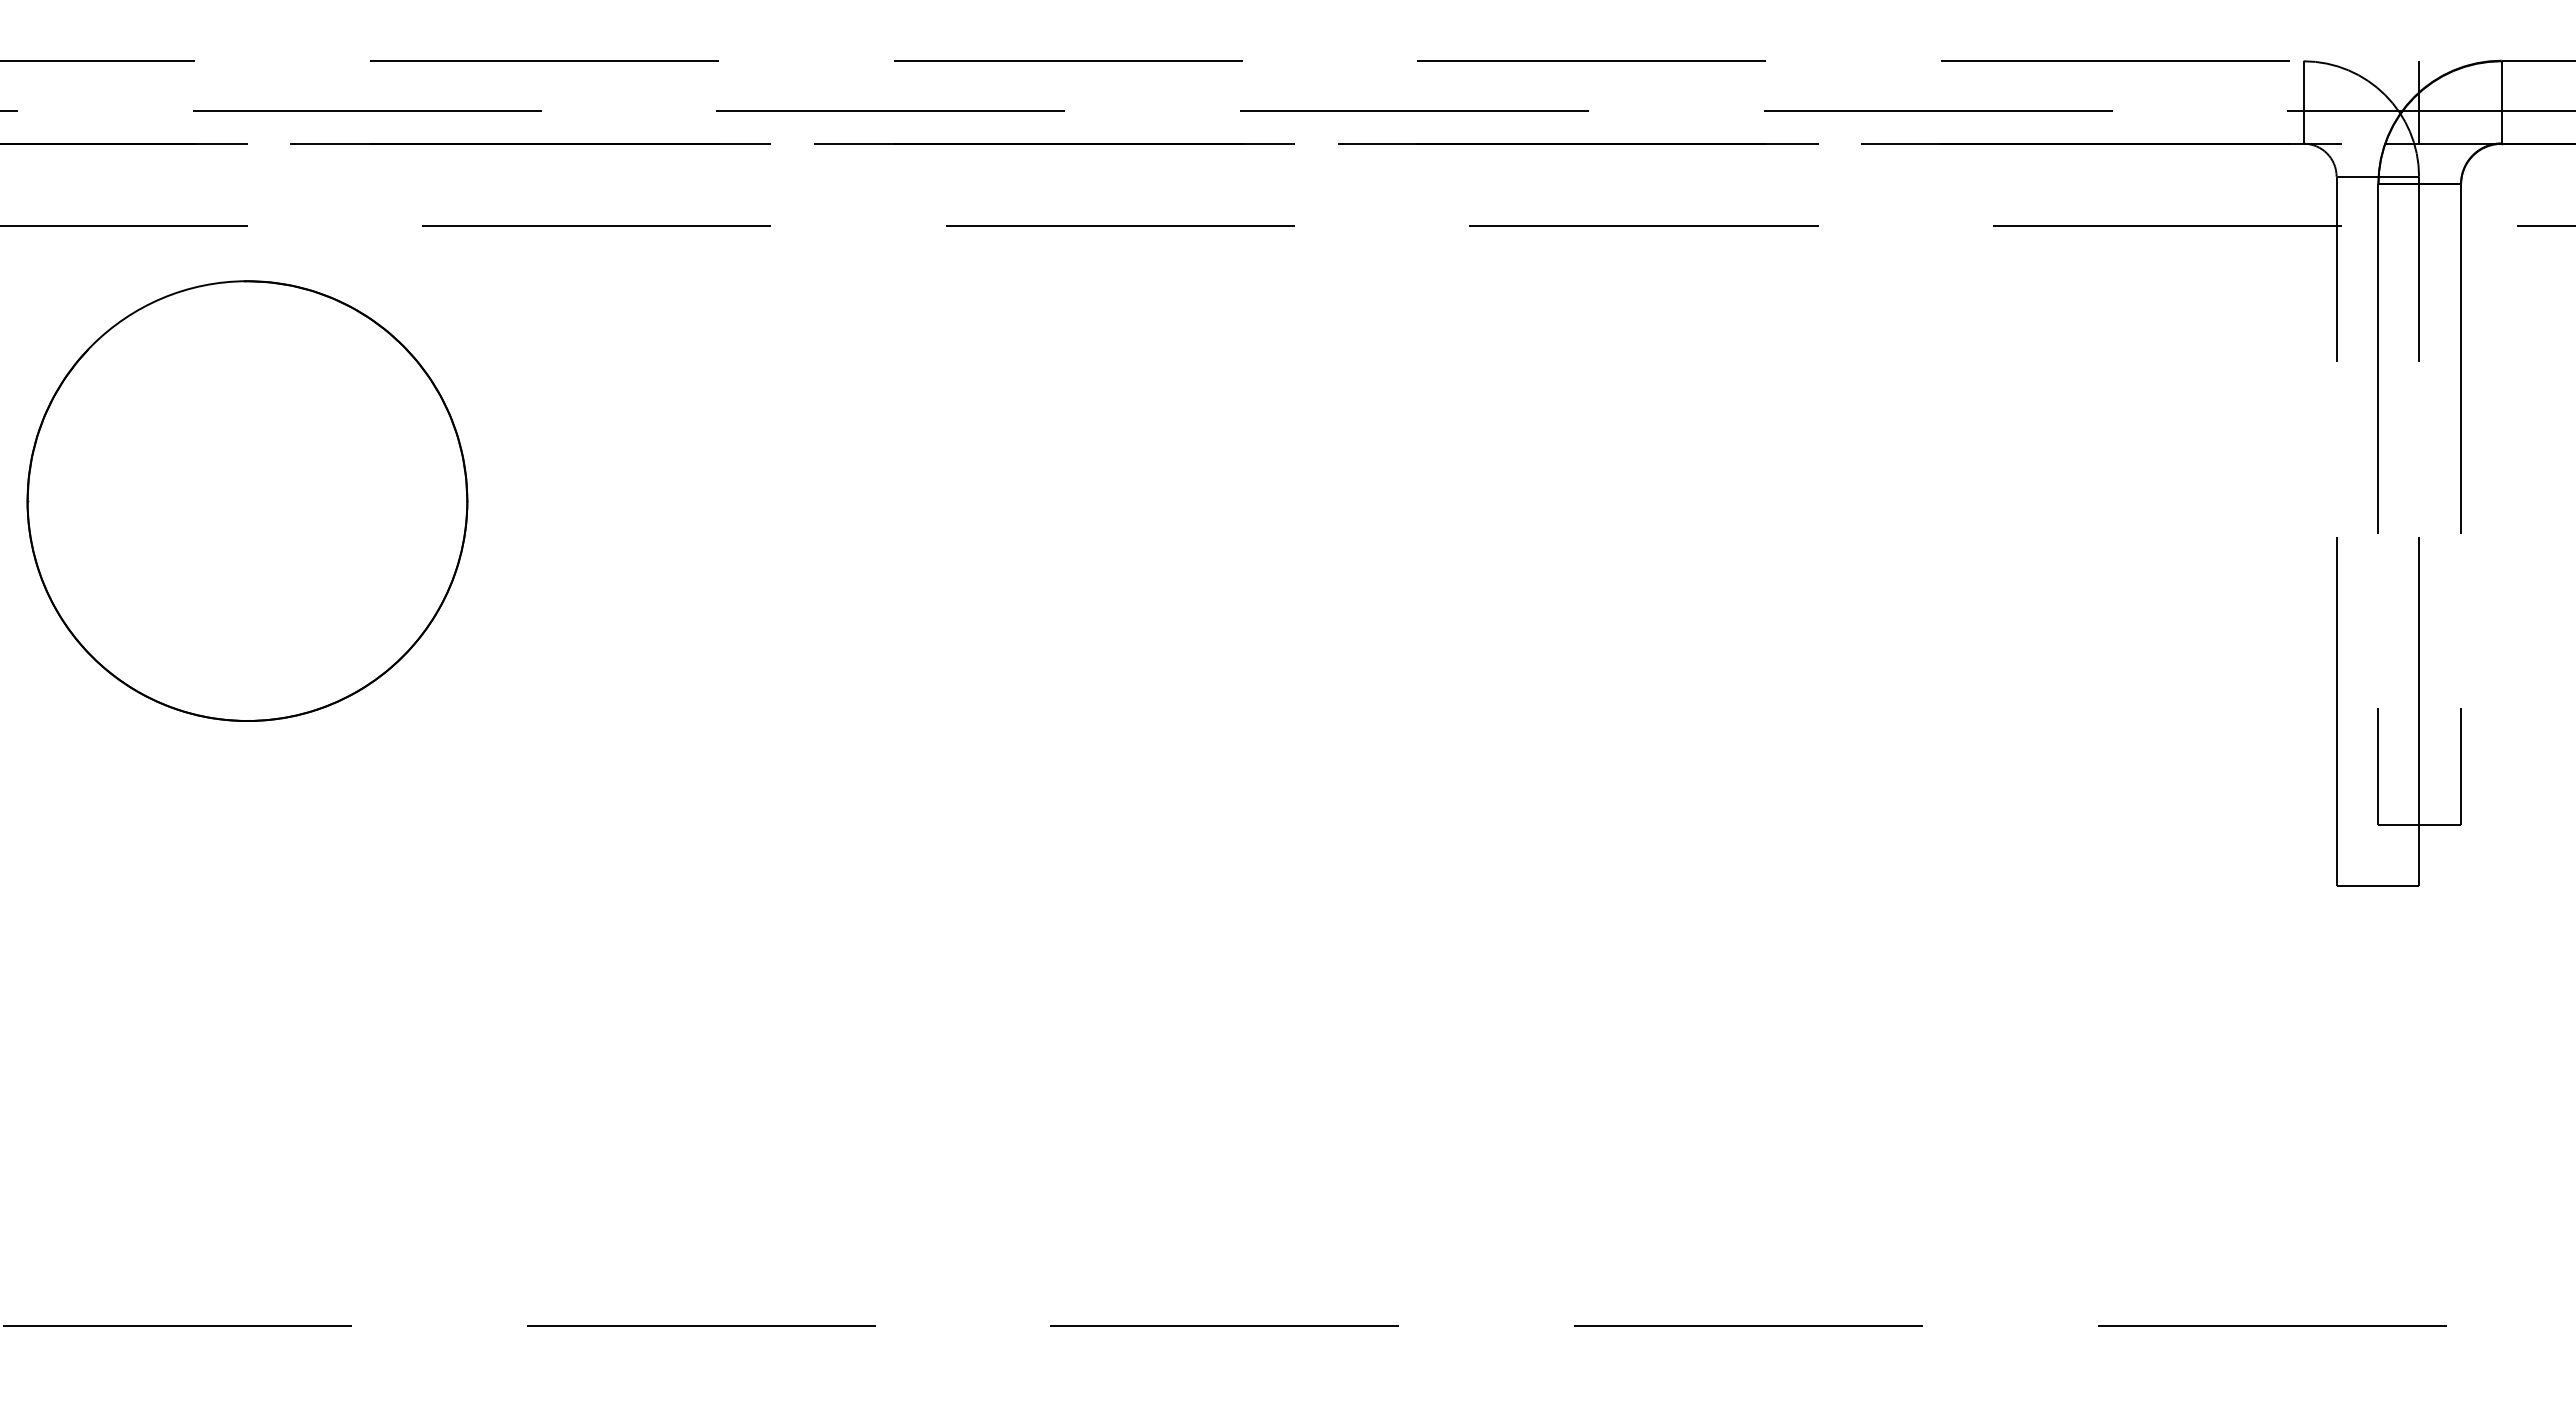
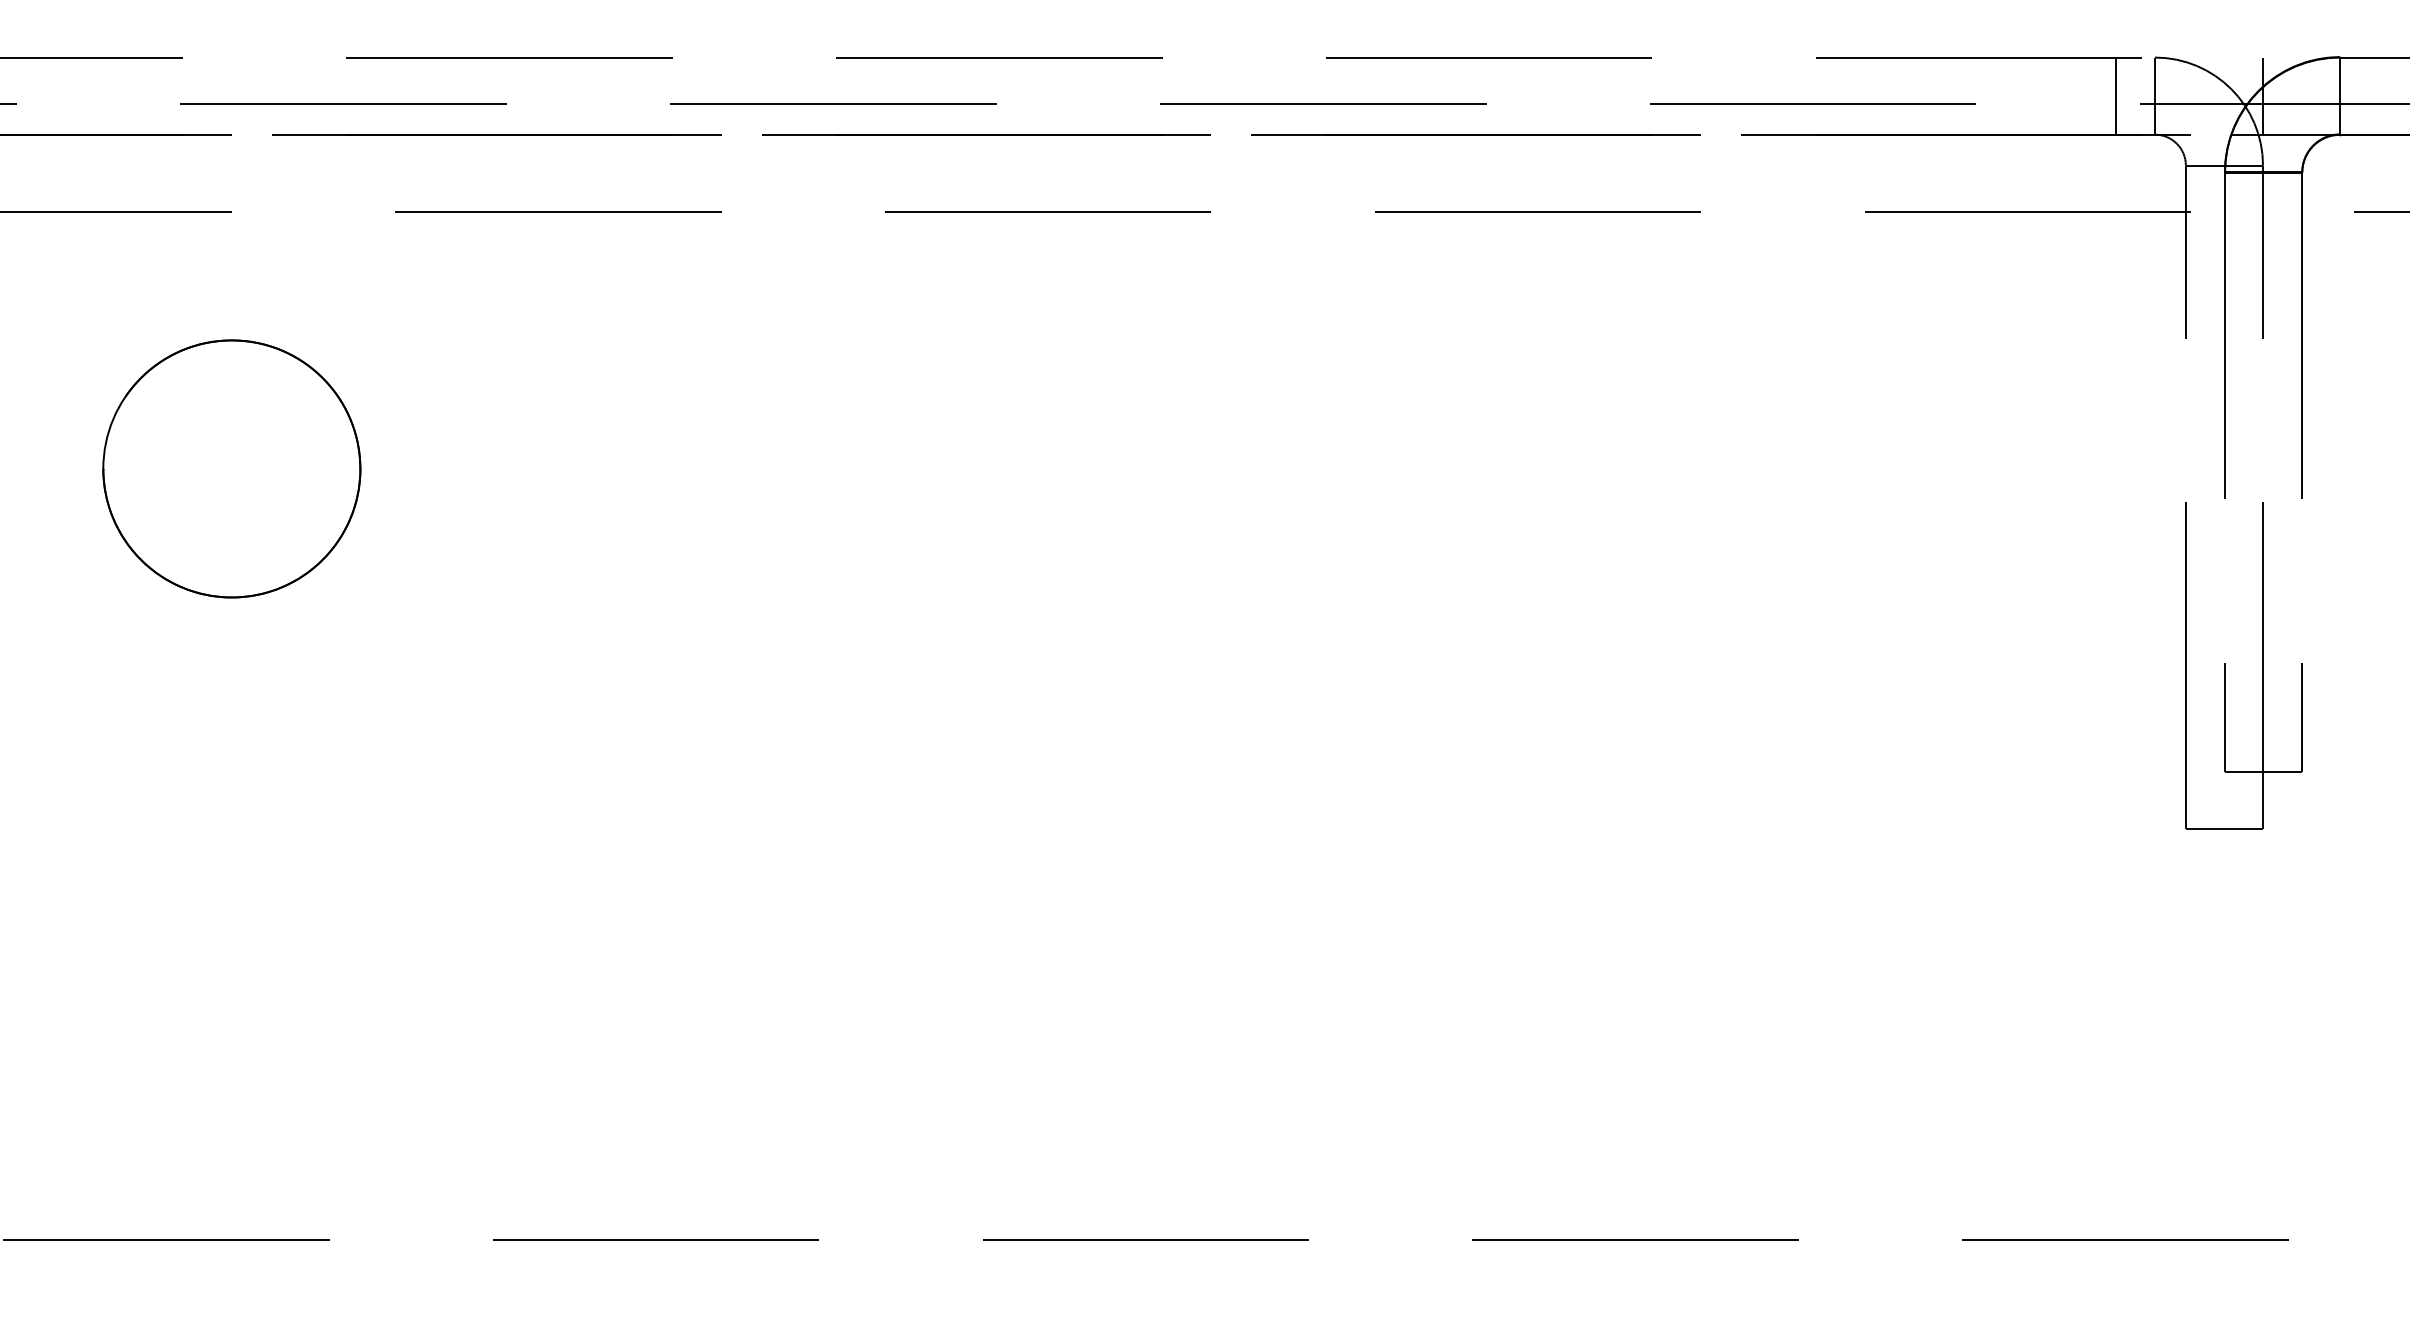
line: (2262, 102) -> (2116, 96), added
part: (247, 500) -> (231, 468), size x0.62

